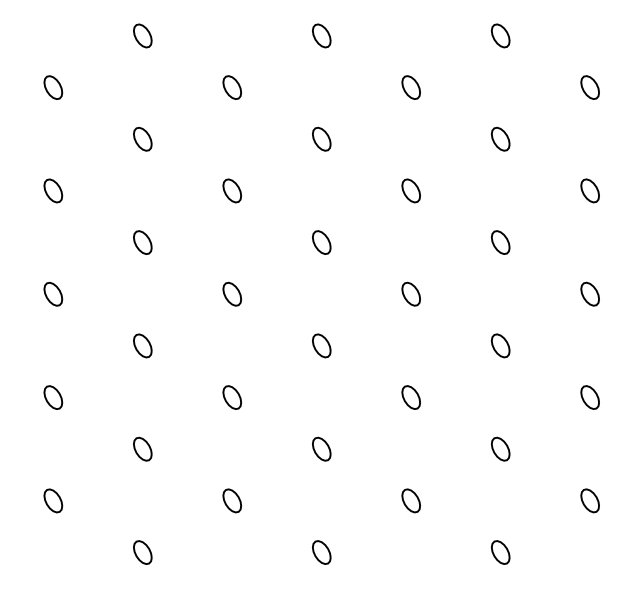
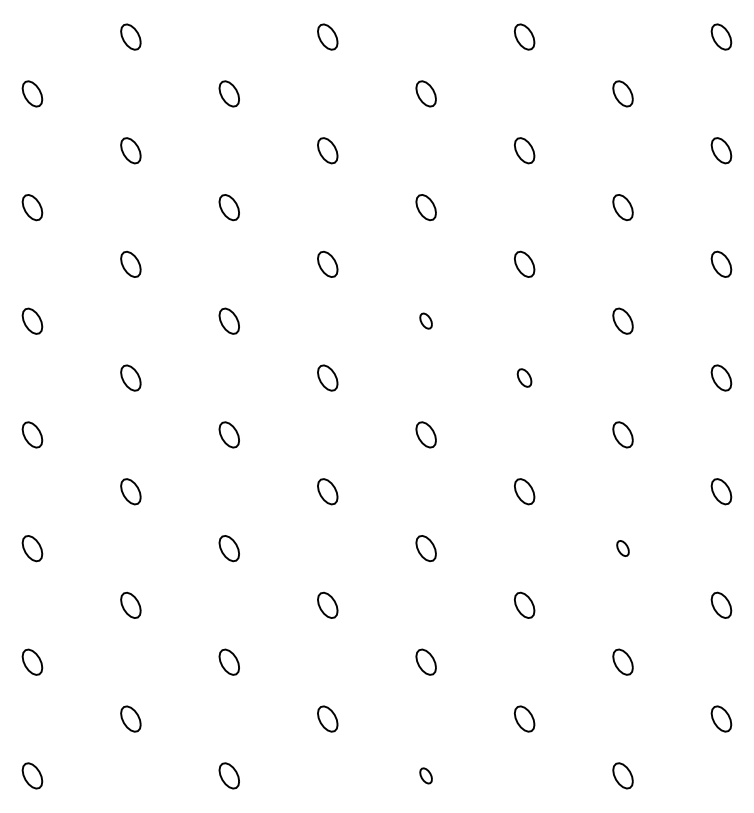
part: (321, 138) -> (425, 320), size x0.6
part: (411, 190) -> (524, 377), size x0.7
part: (500, 345) -> (622, 548), size x0.6
part: (321, 552) -> (425, 775), size x0.6

